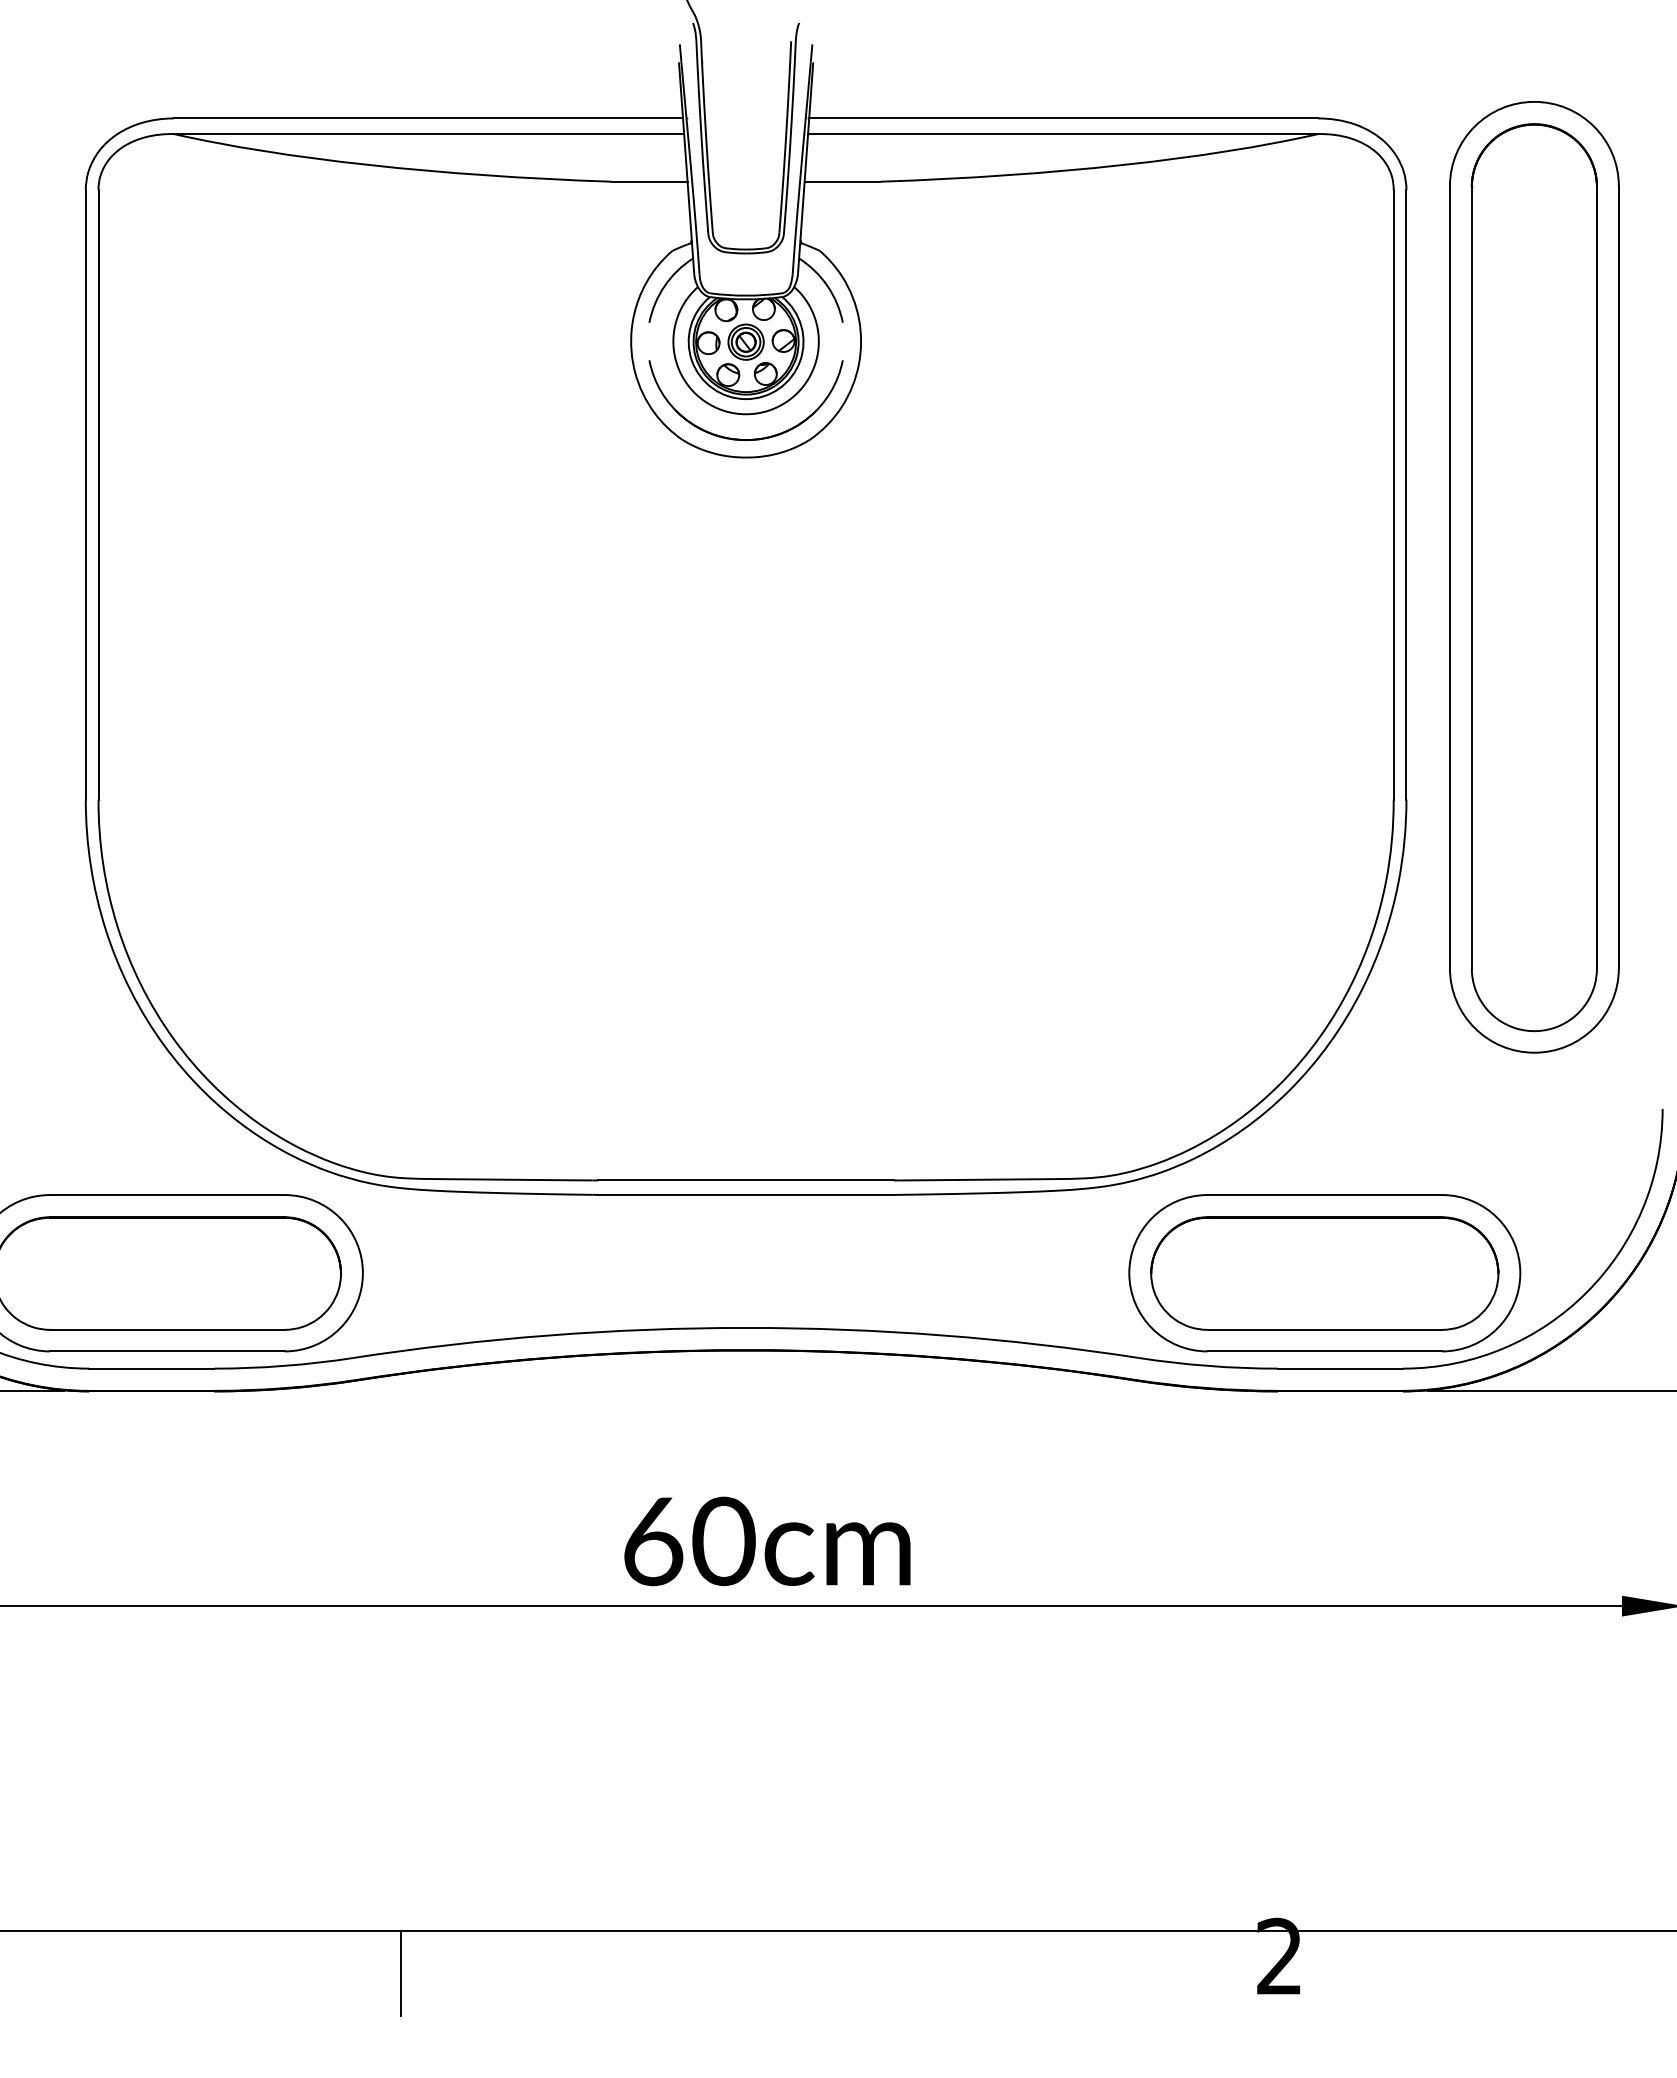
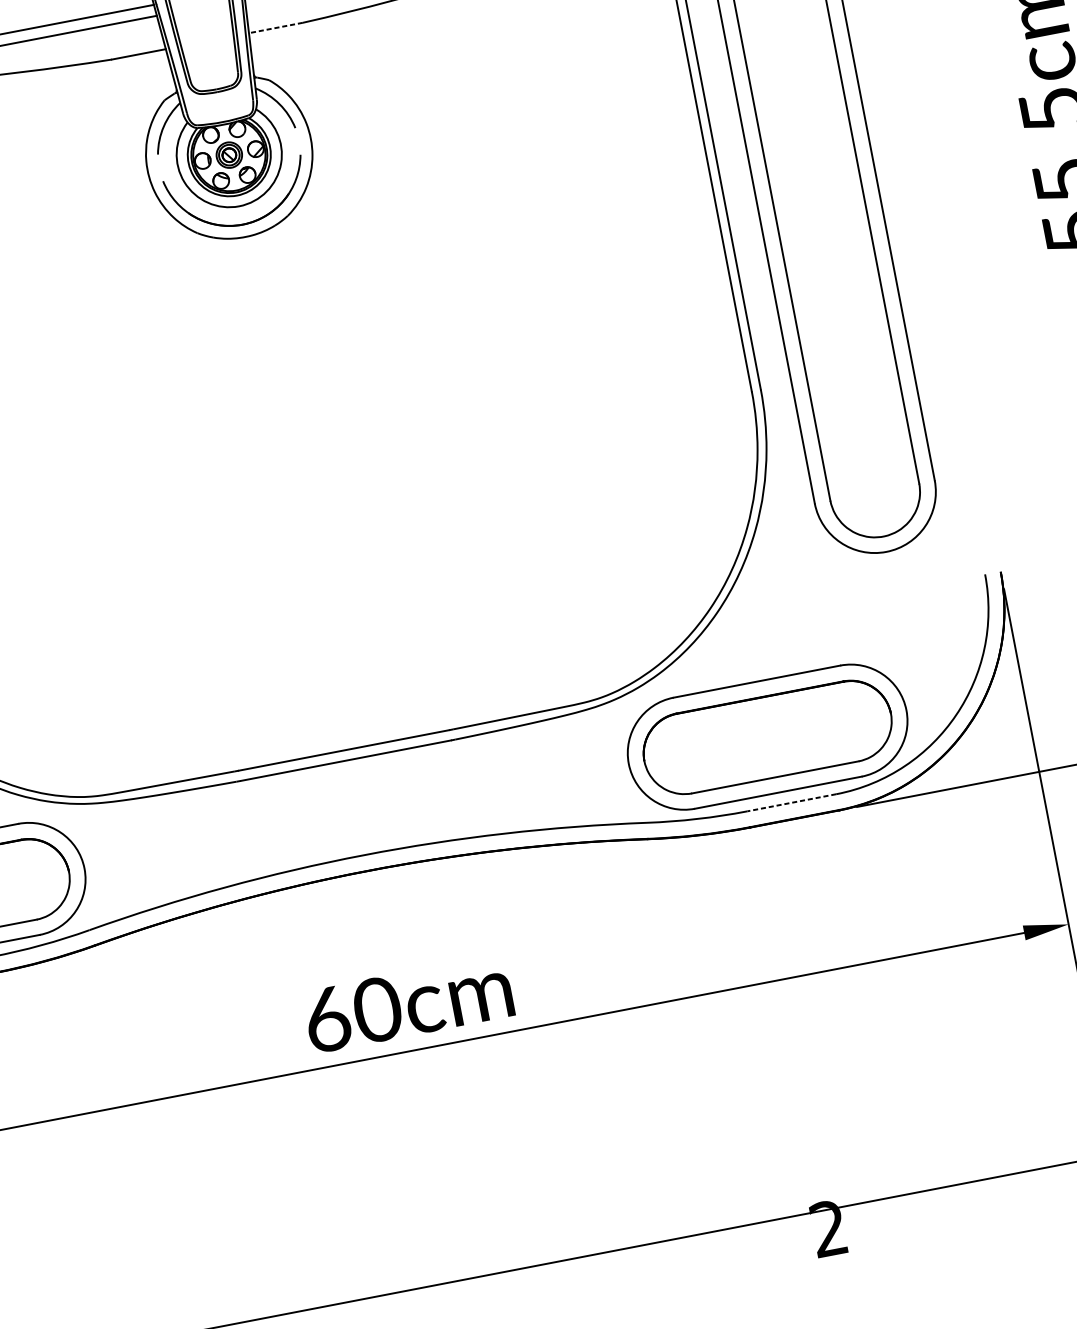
line: (842, 181) -> (275, 27), solid -> dashed
line: (1340, 1368) -> (791, 802), solid -> dashed

